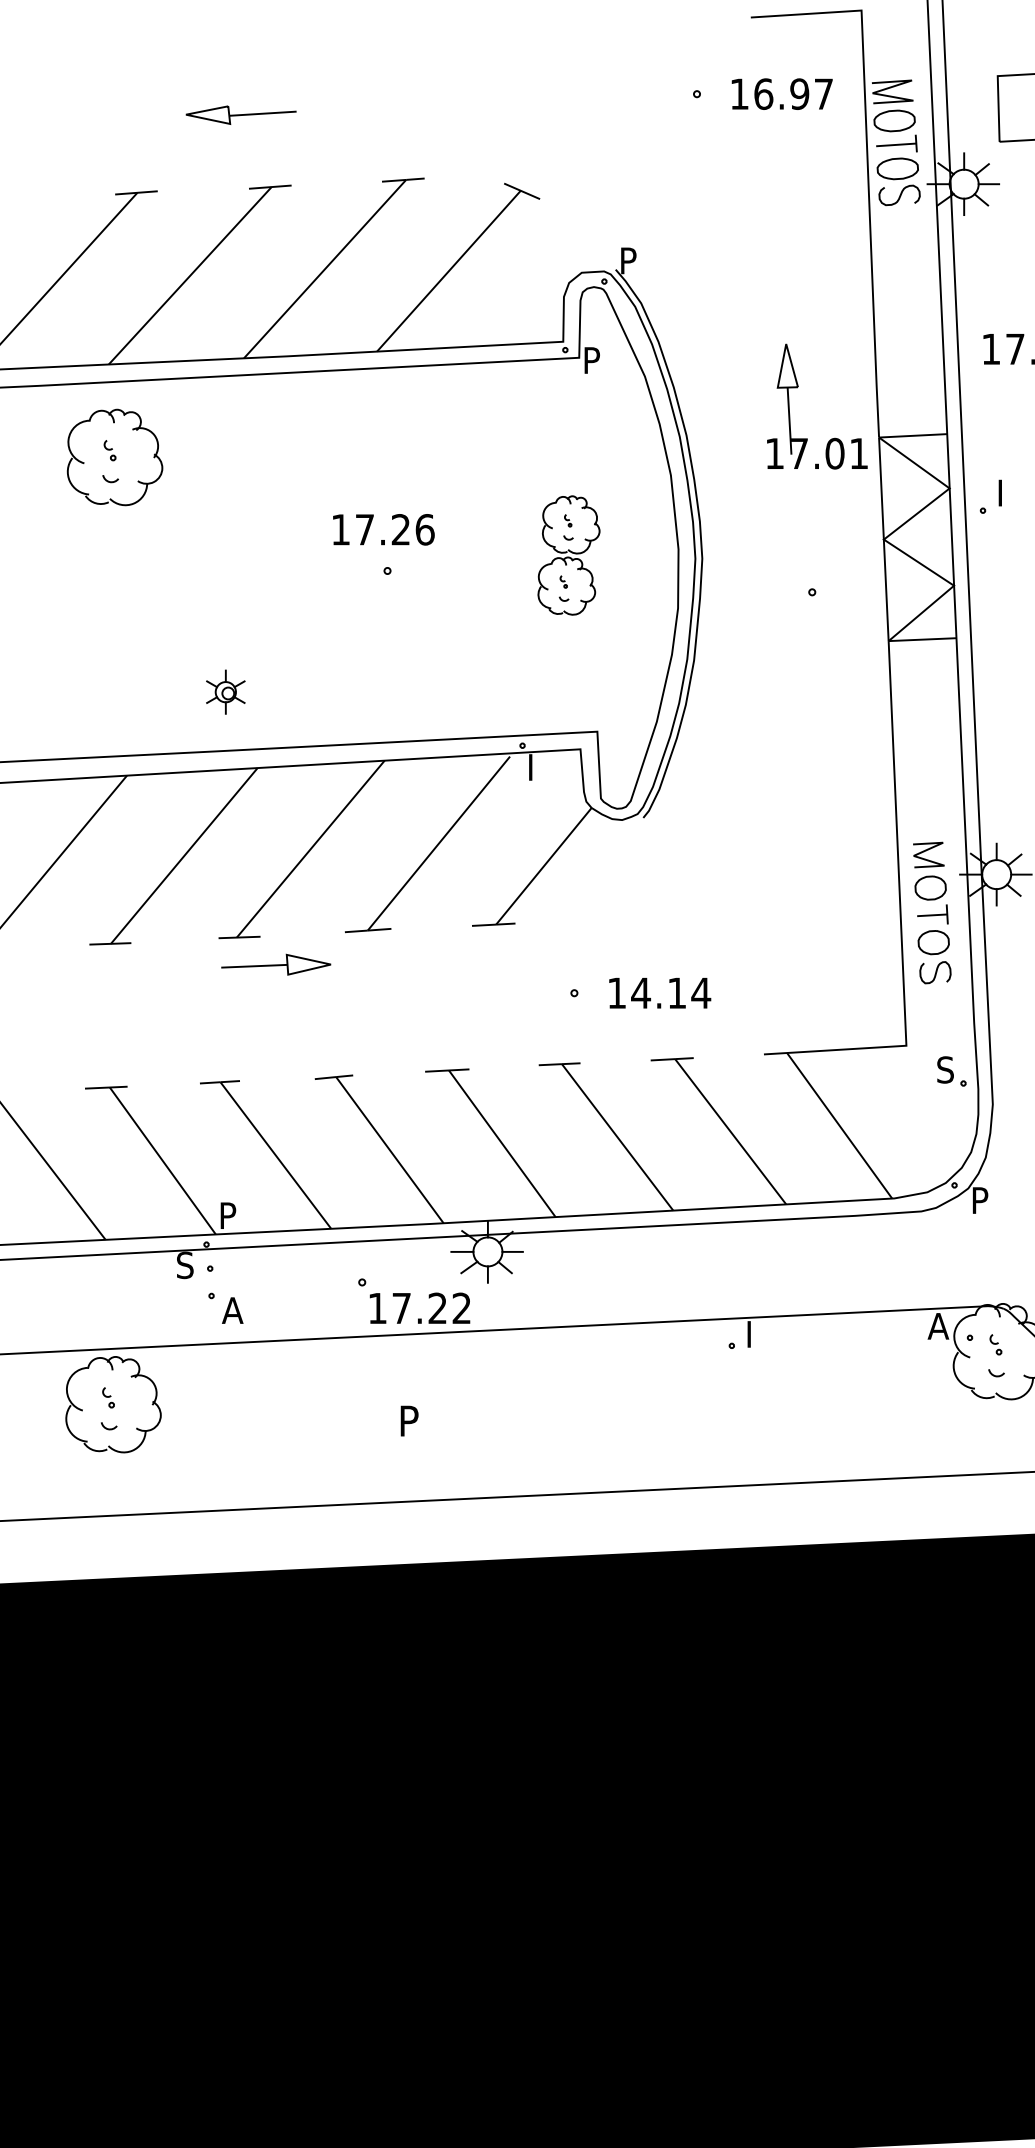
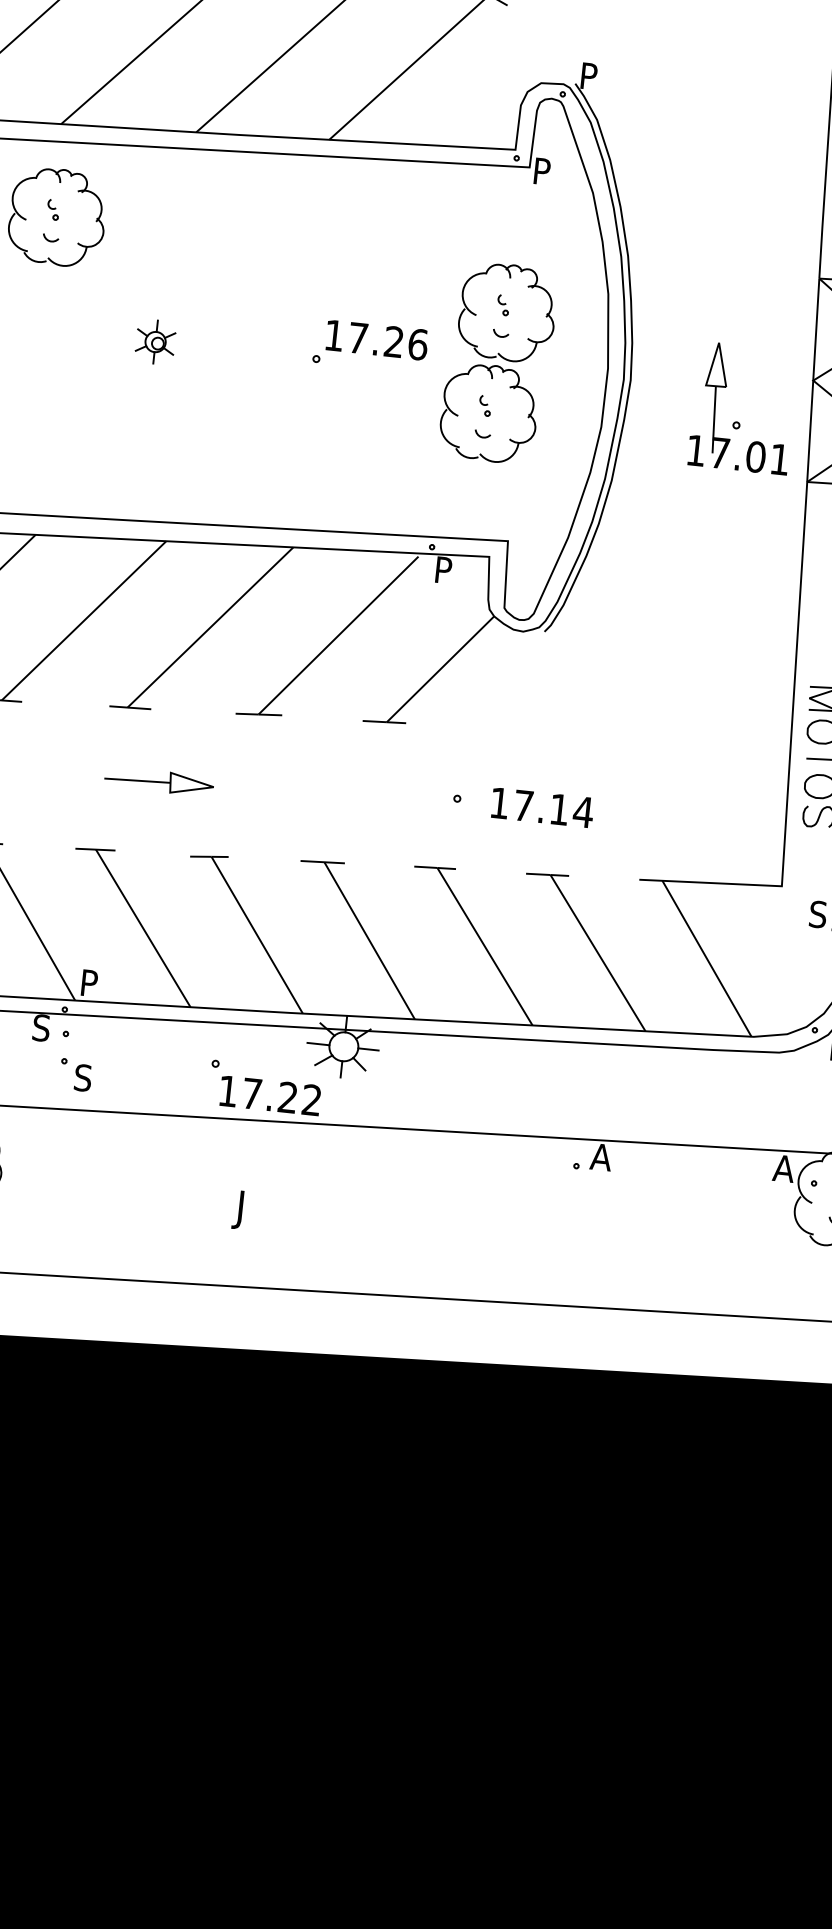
part: (798, 387) -> (726, 387), moved
text: (383, 529) -> (376, 339), moved
part: (568, 555) -> (497, 362), size x1.67
part: (225, 691) -> (155, 341), moved
text: (538, 761) -> (446, 564), I -> P
part: (276, 964) -> (159, 781), moved
text: (641, 992) -> (524, 805), 14.14 -> 17.14
text: (232, 1310) -> (83, 1077), A -> S
text: (755, 1334) -> (601, 1157), I -> A
text: (406, 1424) -> (244, 1209), P -> J

